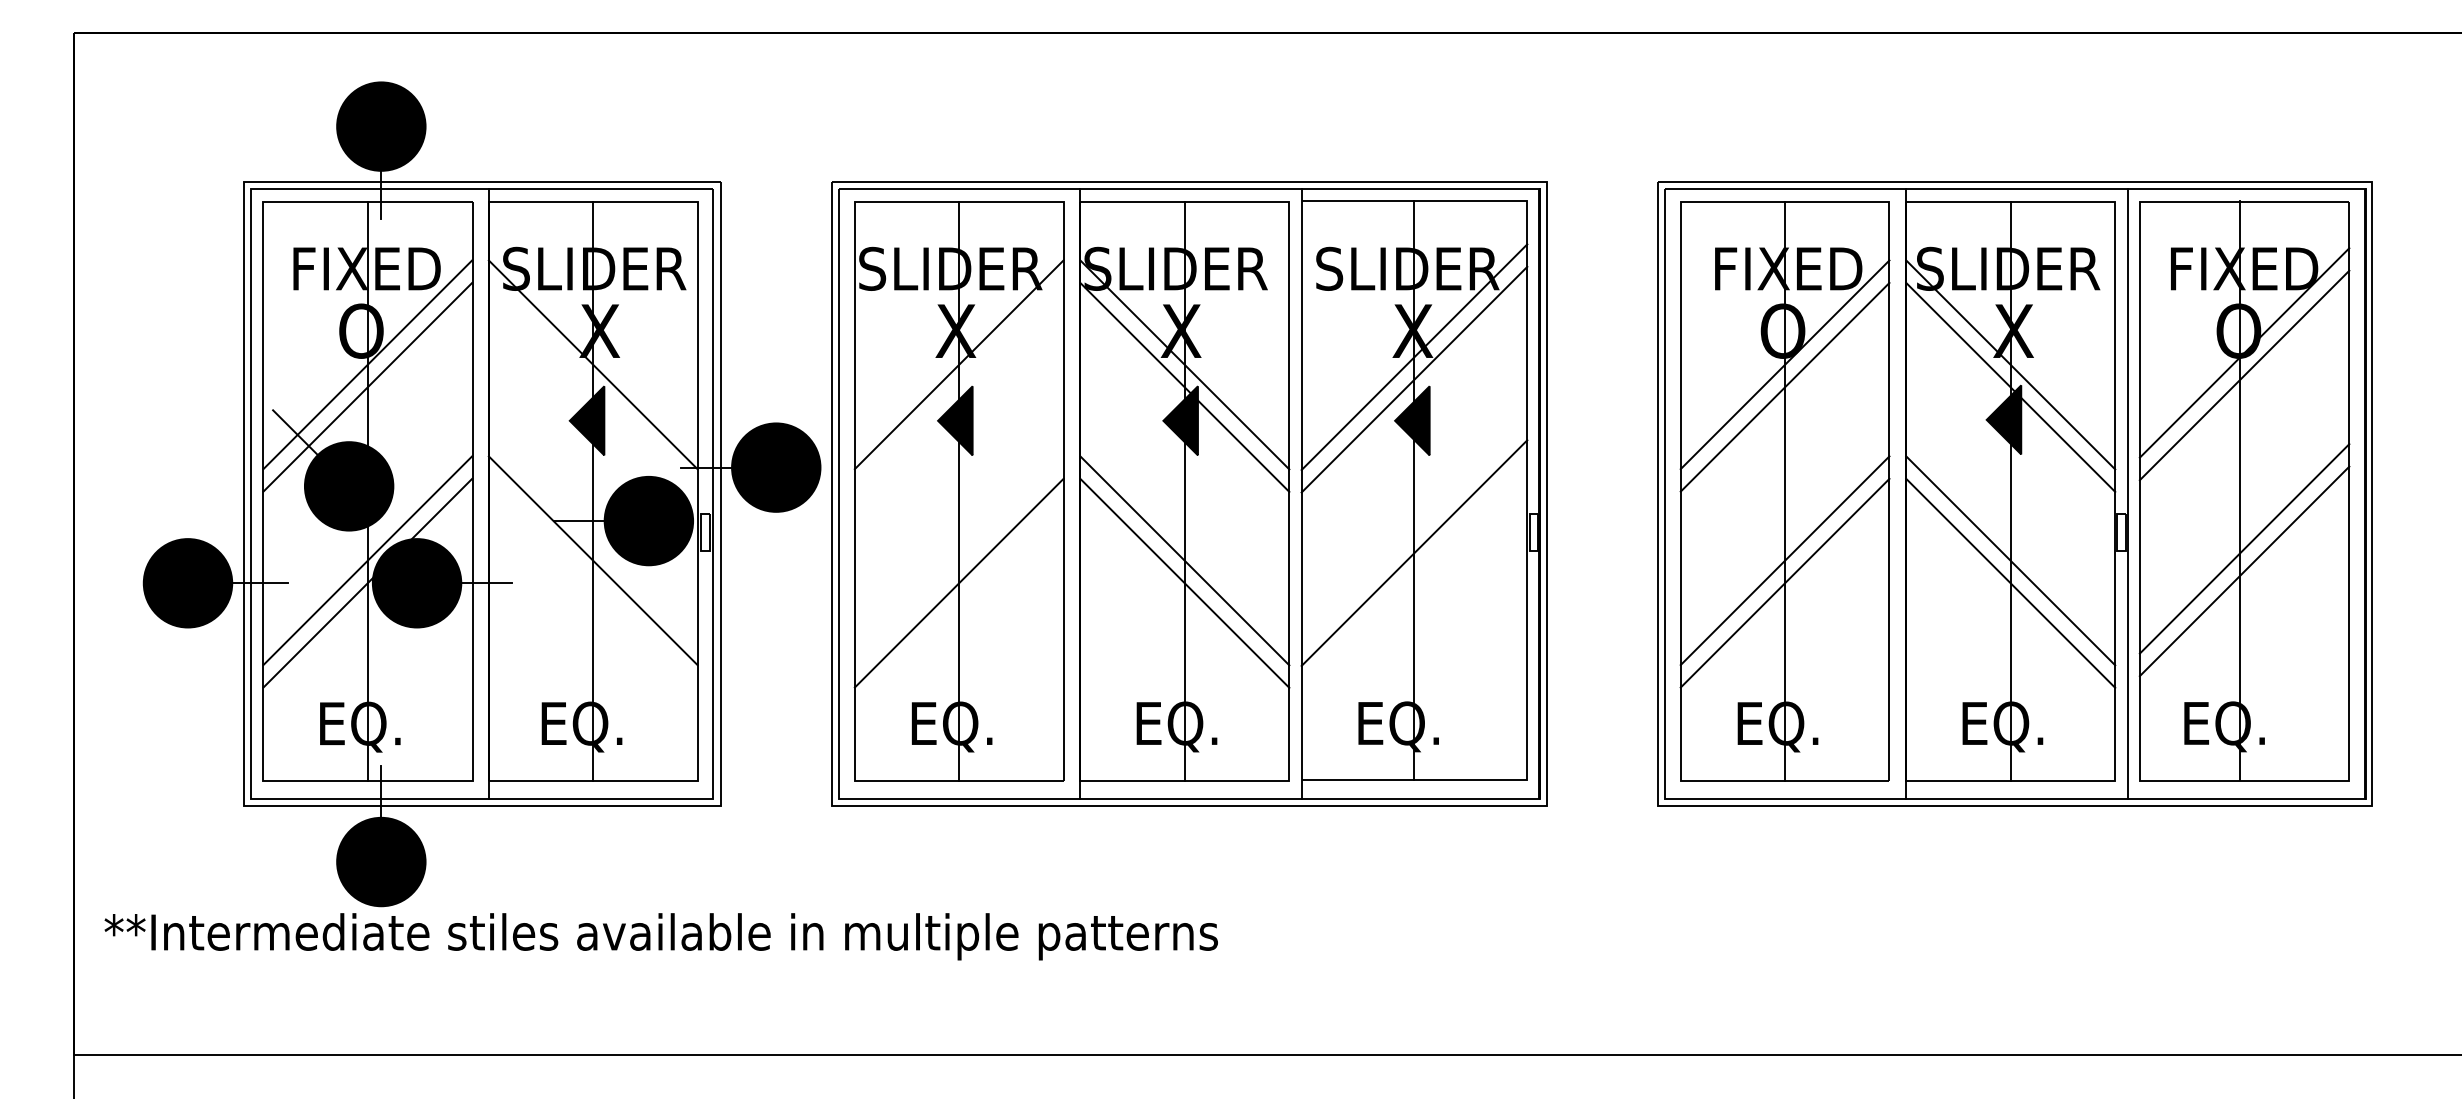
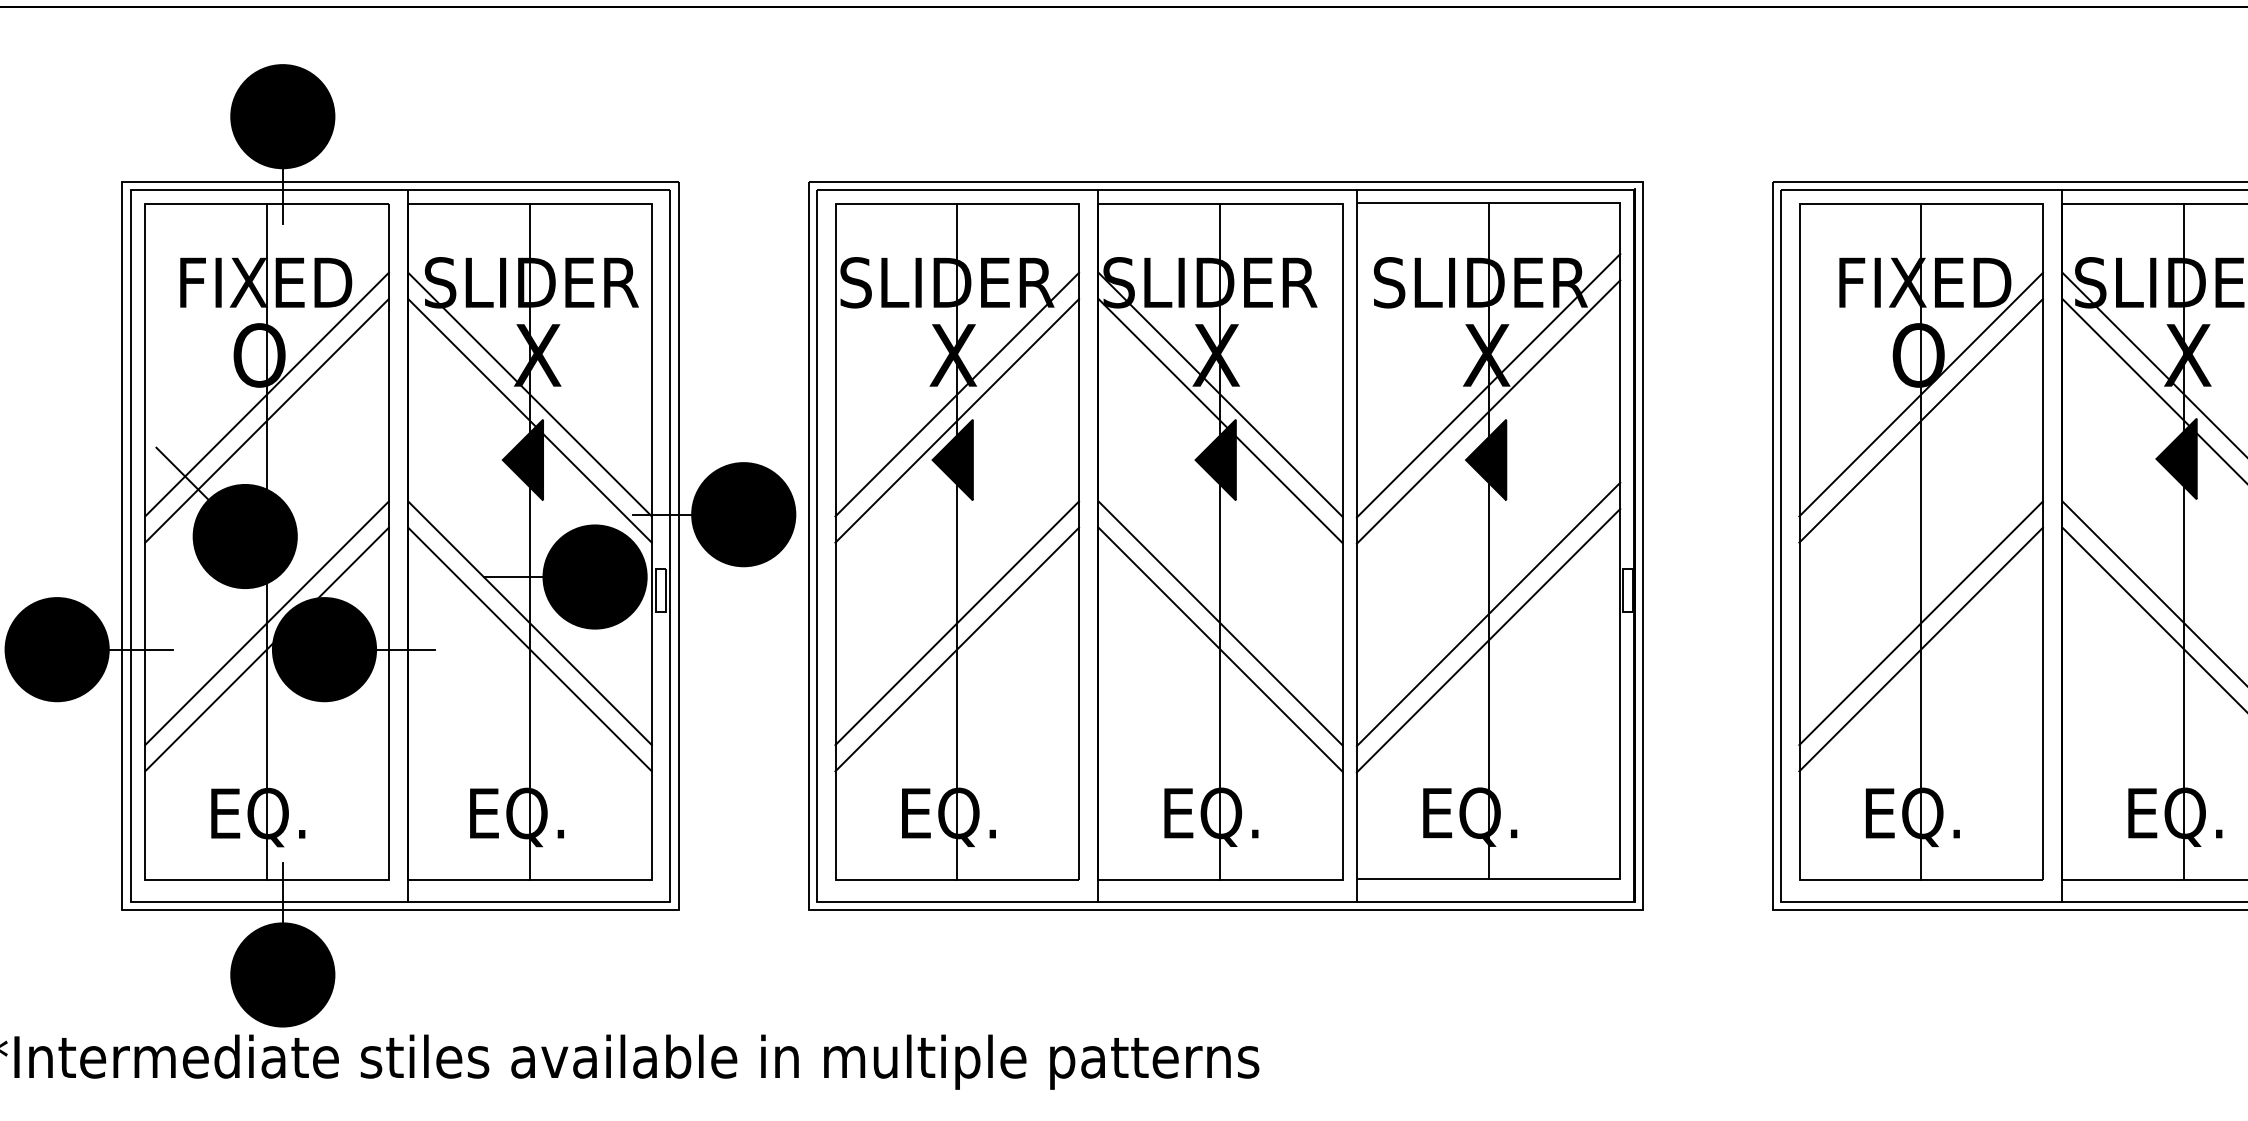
line: (592, 386) -> (529, 419), added
line: (958, 386) -> (956, 419), added
line: (958, 560) -> (956, 623), added
line: (1414, 575) -> (1488, 640), added
line: (592, 582) -> (529, 648), added

